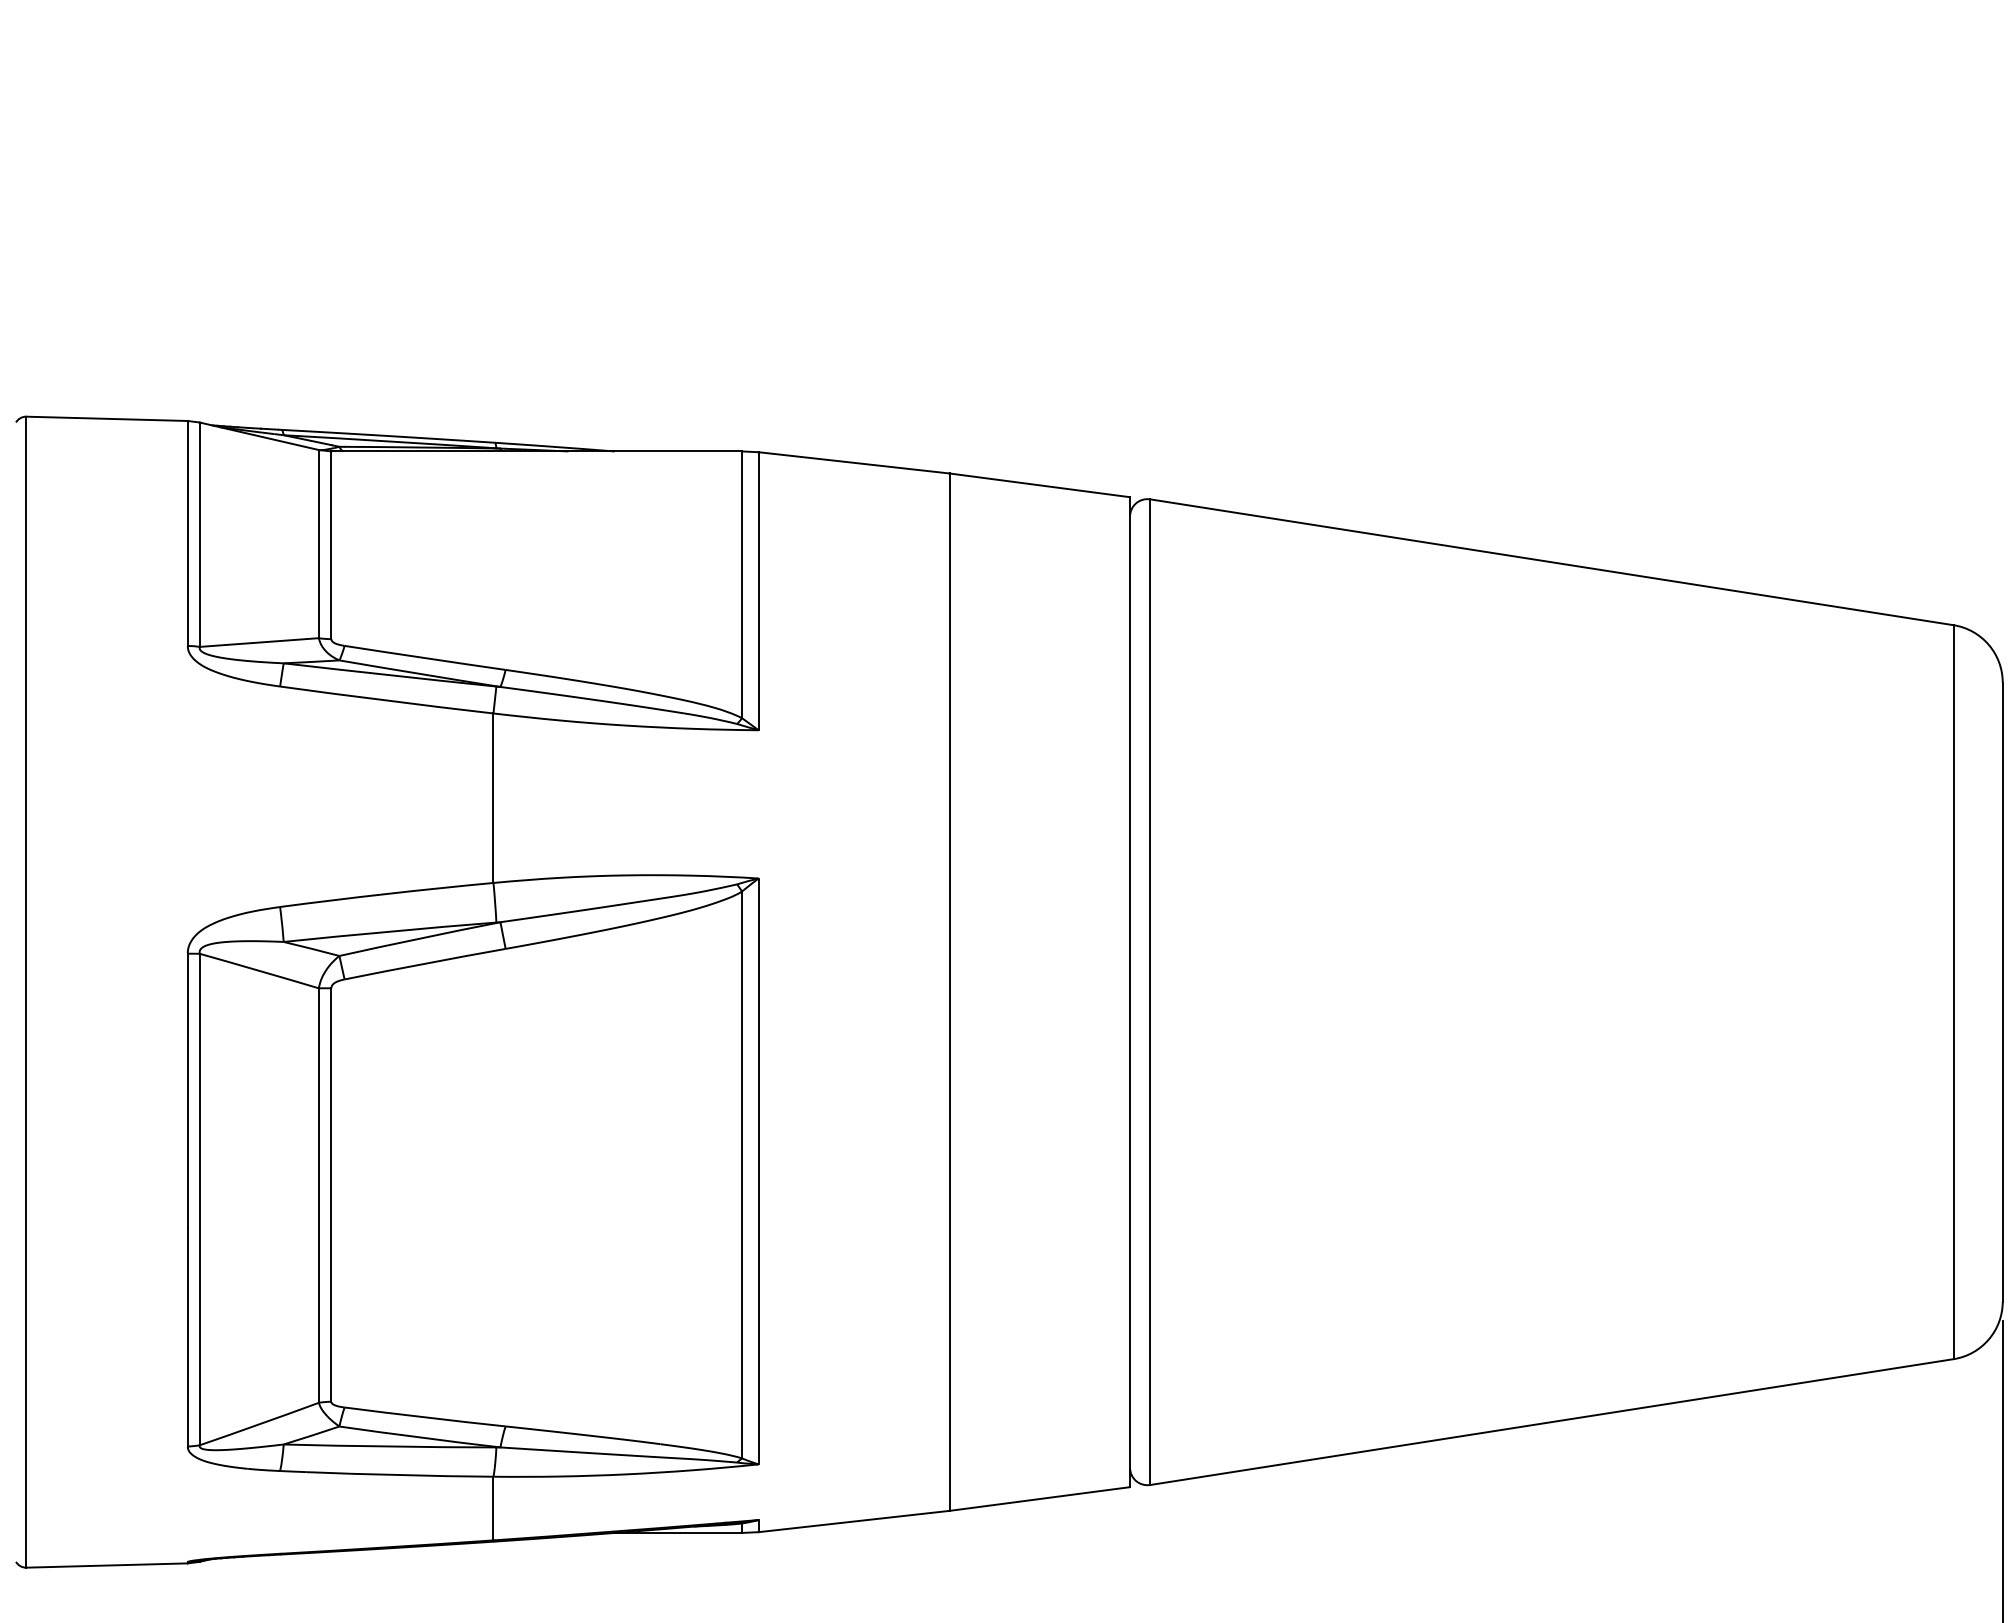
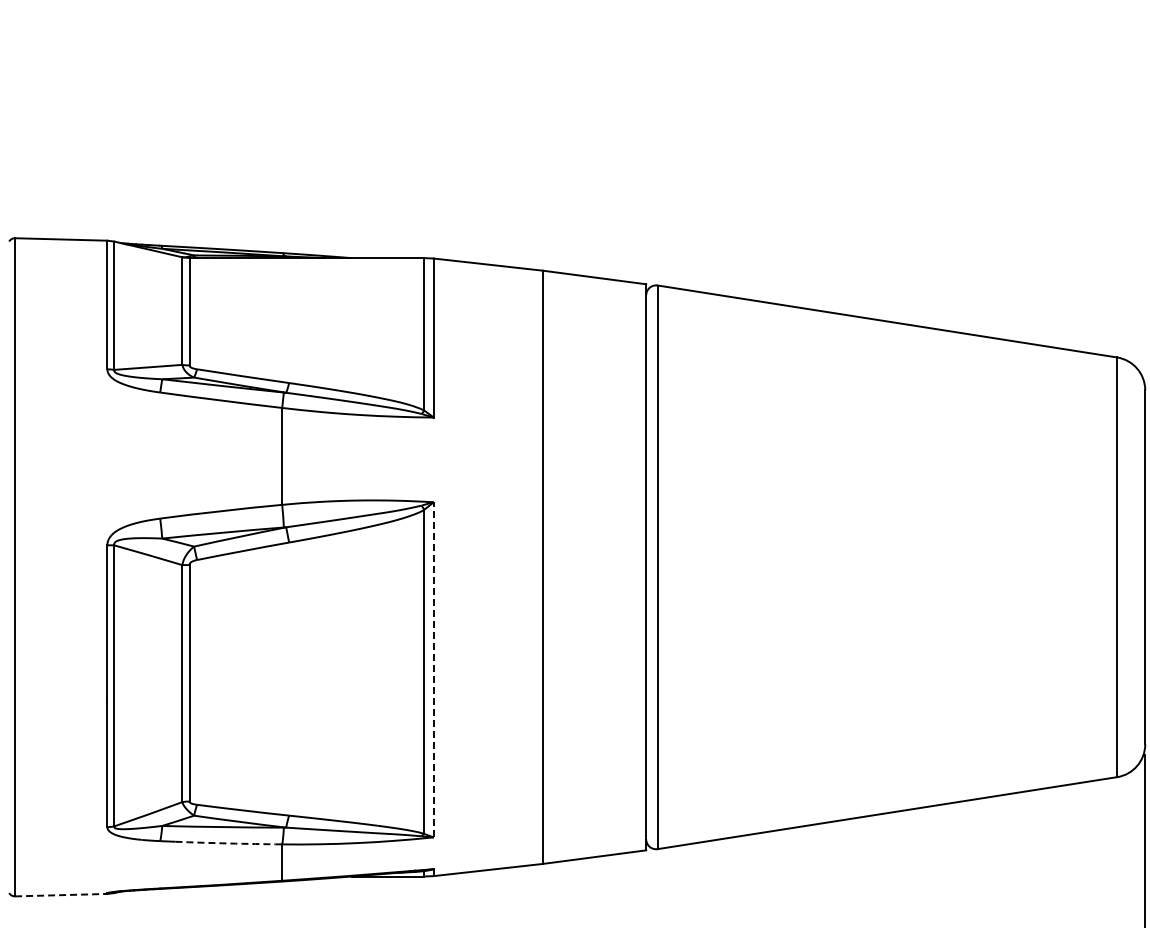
line: (758, 1170) -> (433, 669), solid -> dashed
arc: (399, 1475) -> (228, 843), solid -> dashed
line: (107, 1566) -> (61, 895), solid -> dashed

